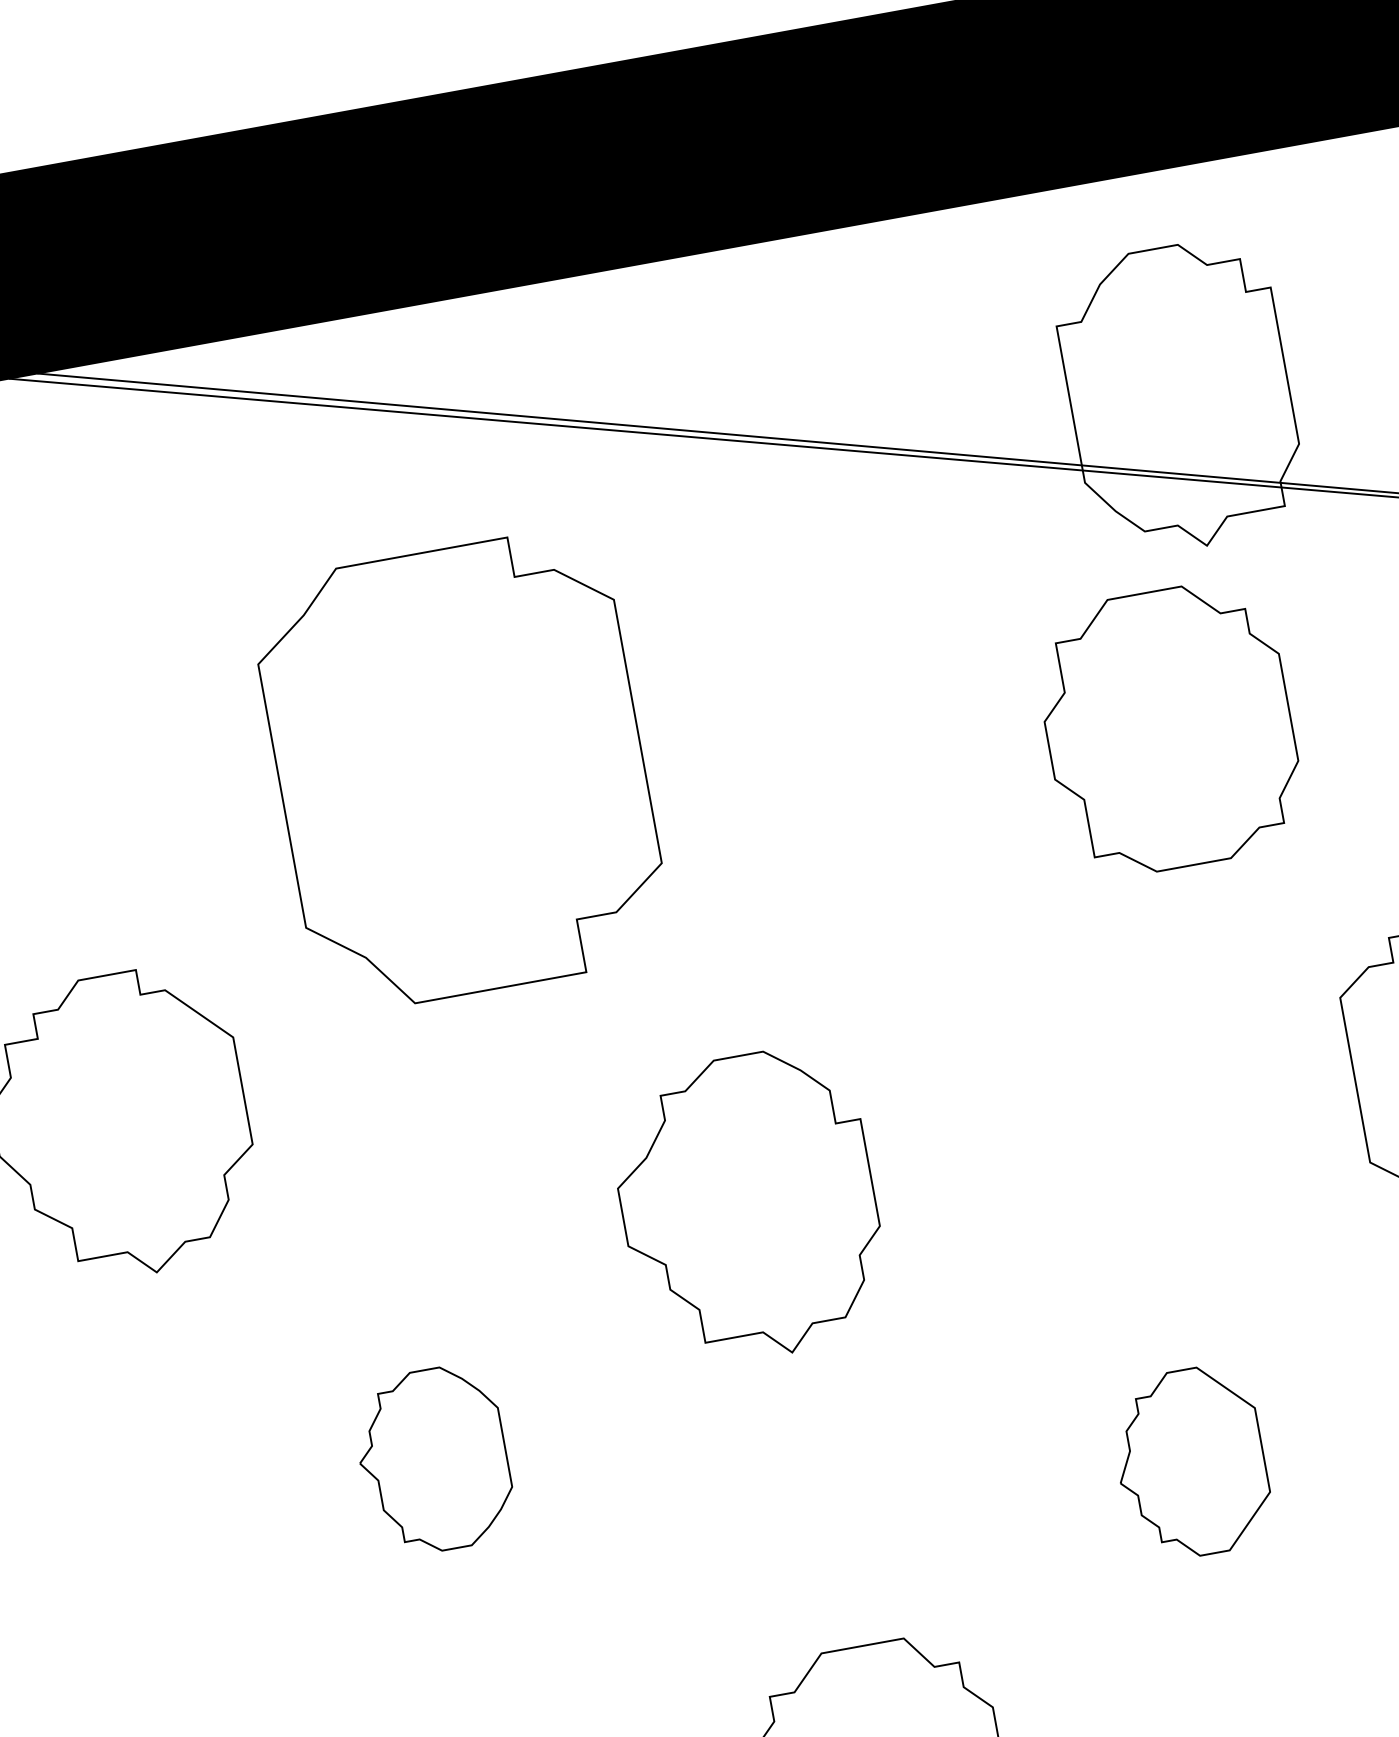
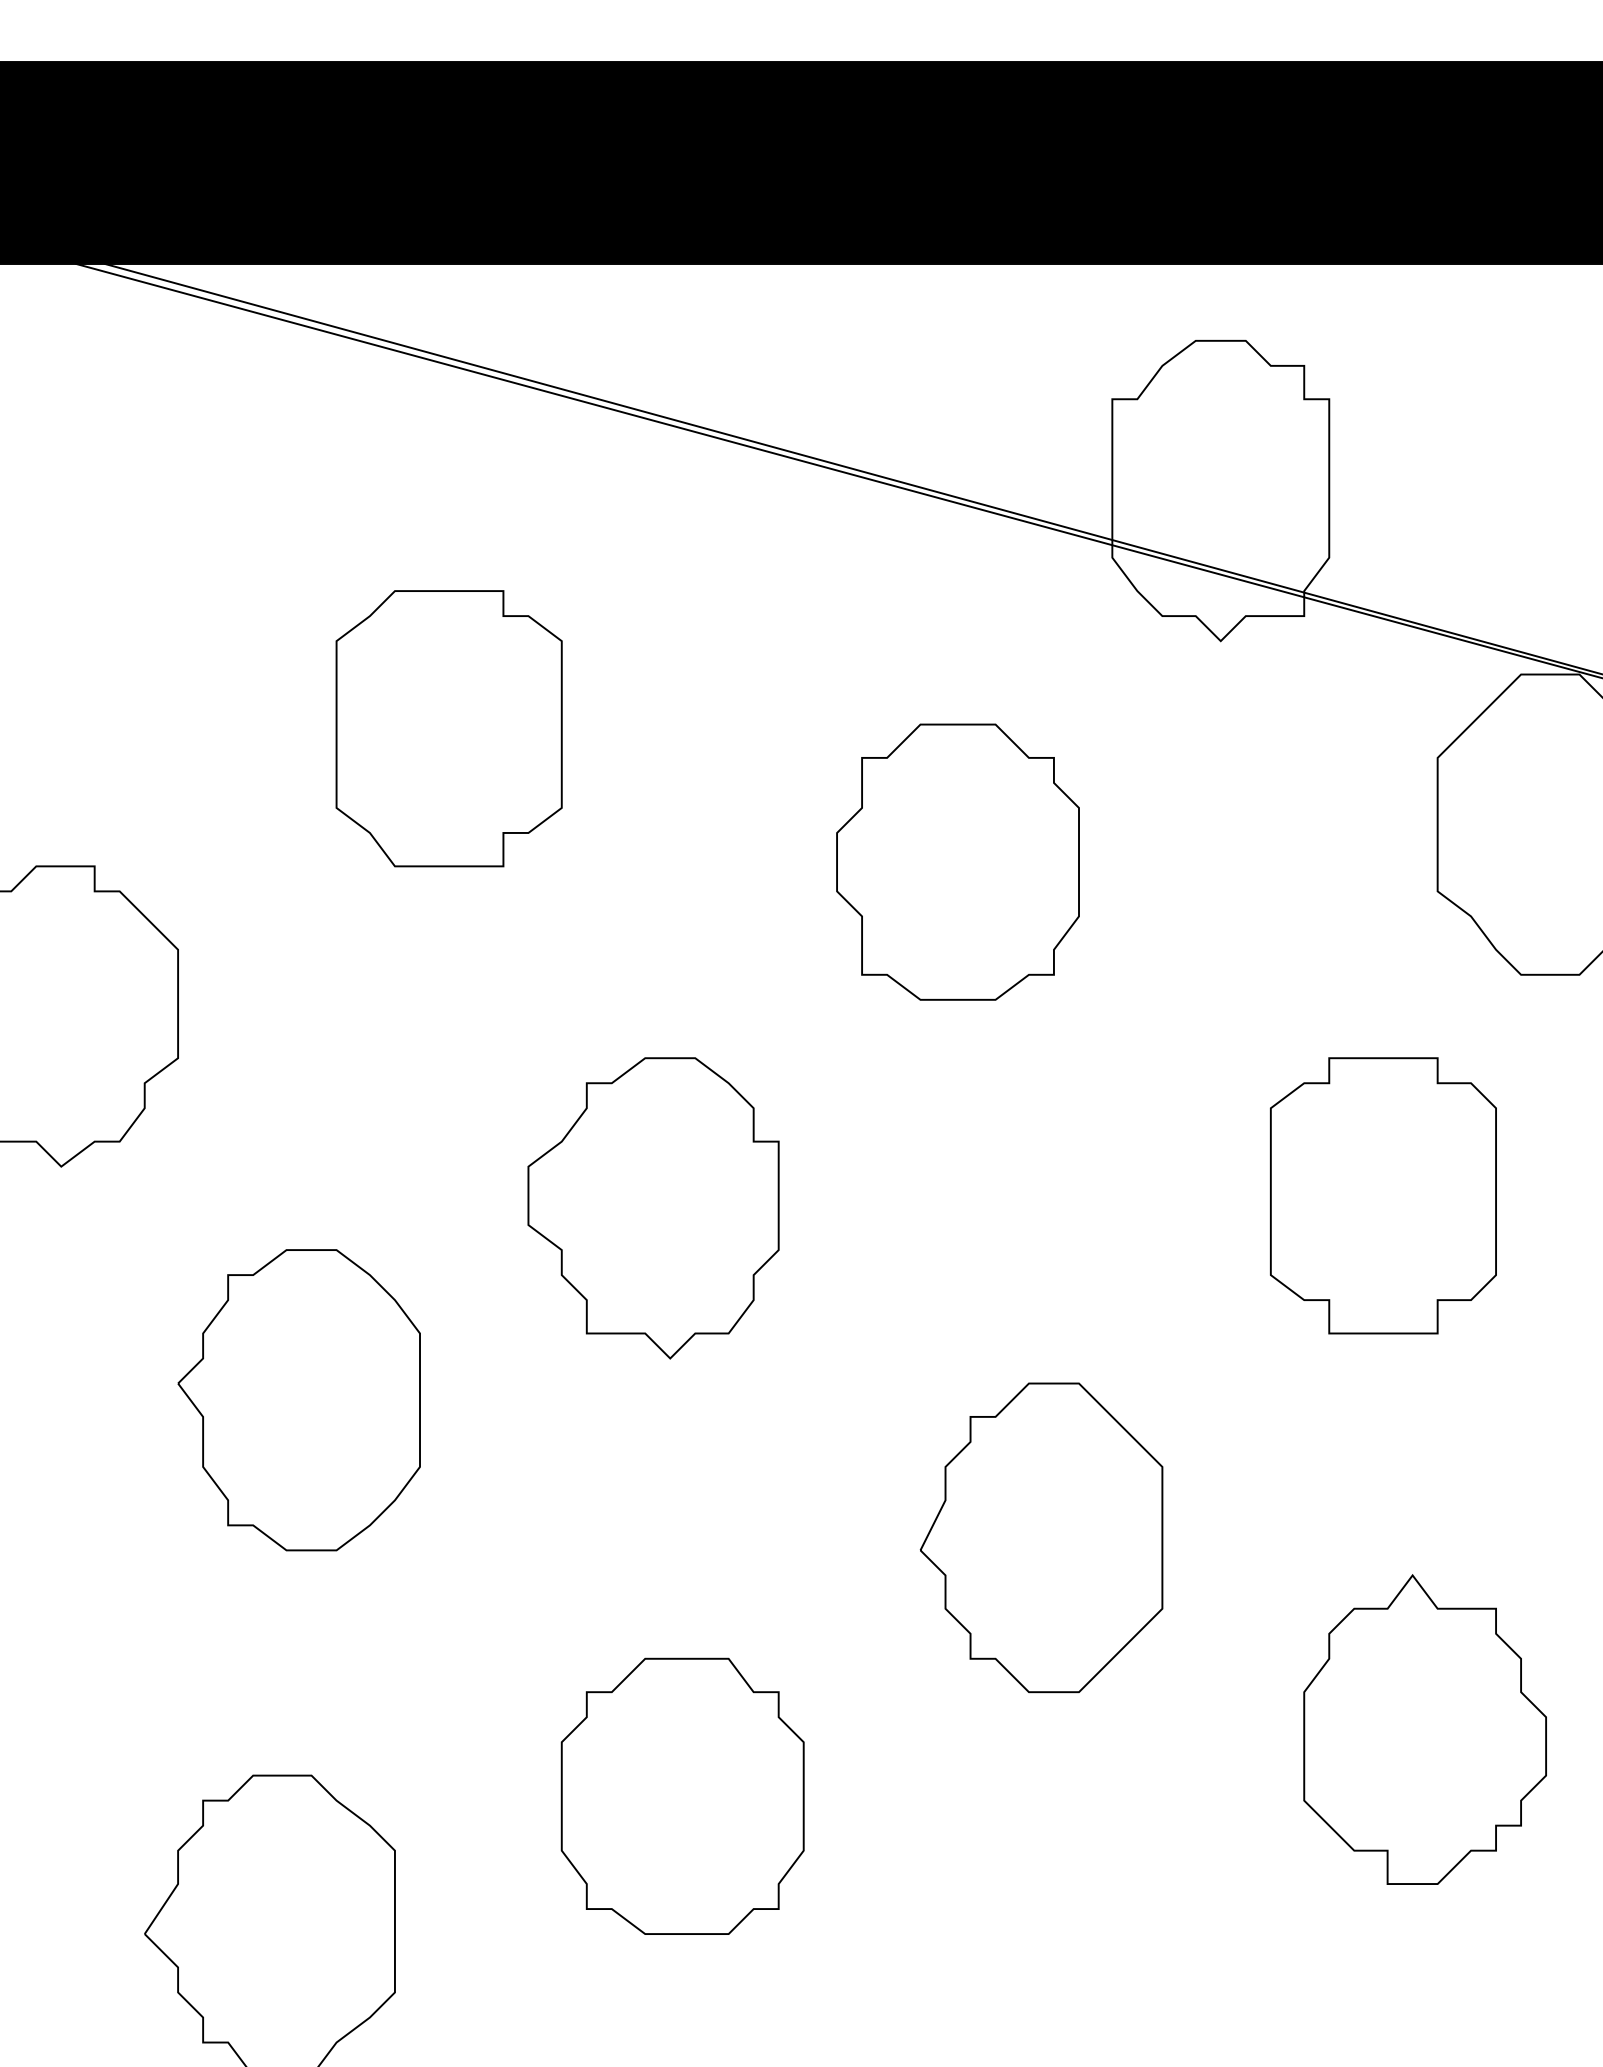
part: (1168, 728) -> (957, 861), moved
part: (460, 770) -> (448, 728), size x0.62
part: (432, 1460) -> (298, 1400), size x1.67
part: (1190, 1462) -> (1041, 1537), size x1.67

